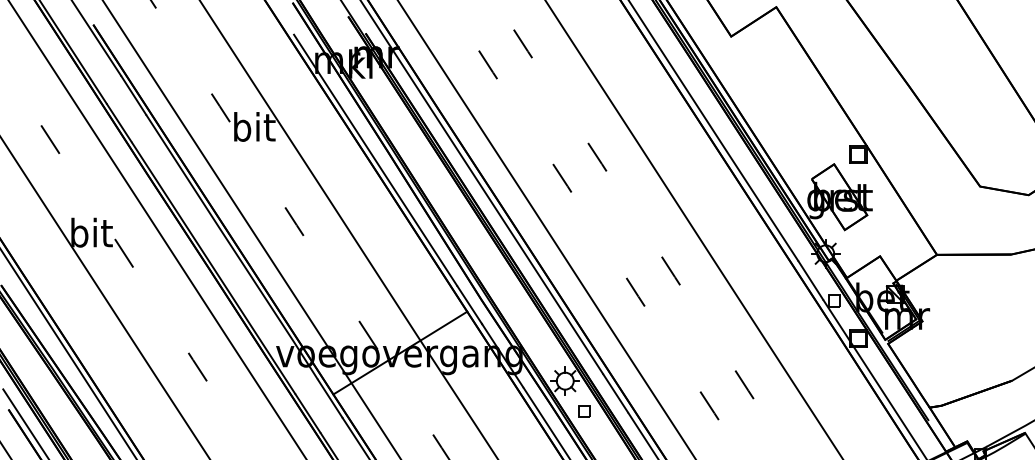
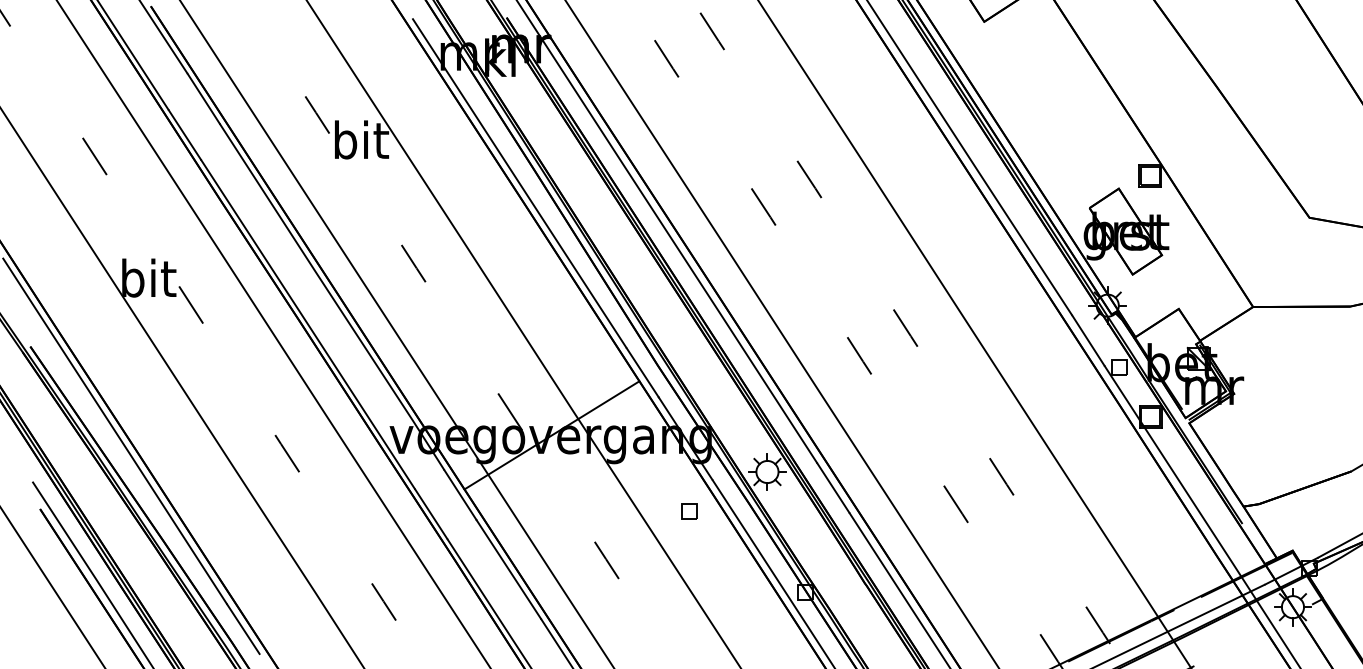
part: (584, 411) -> (689, 511), moved

